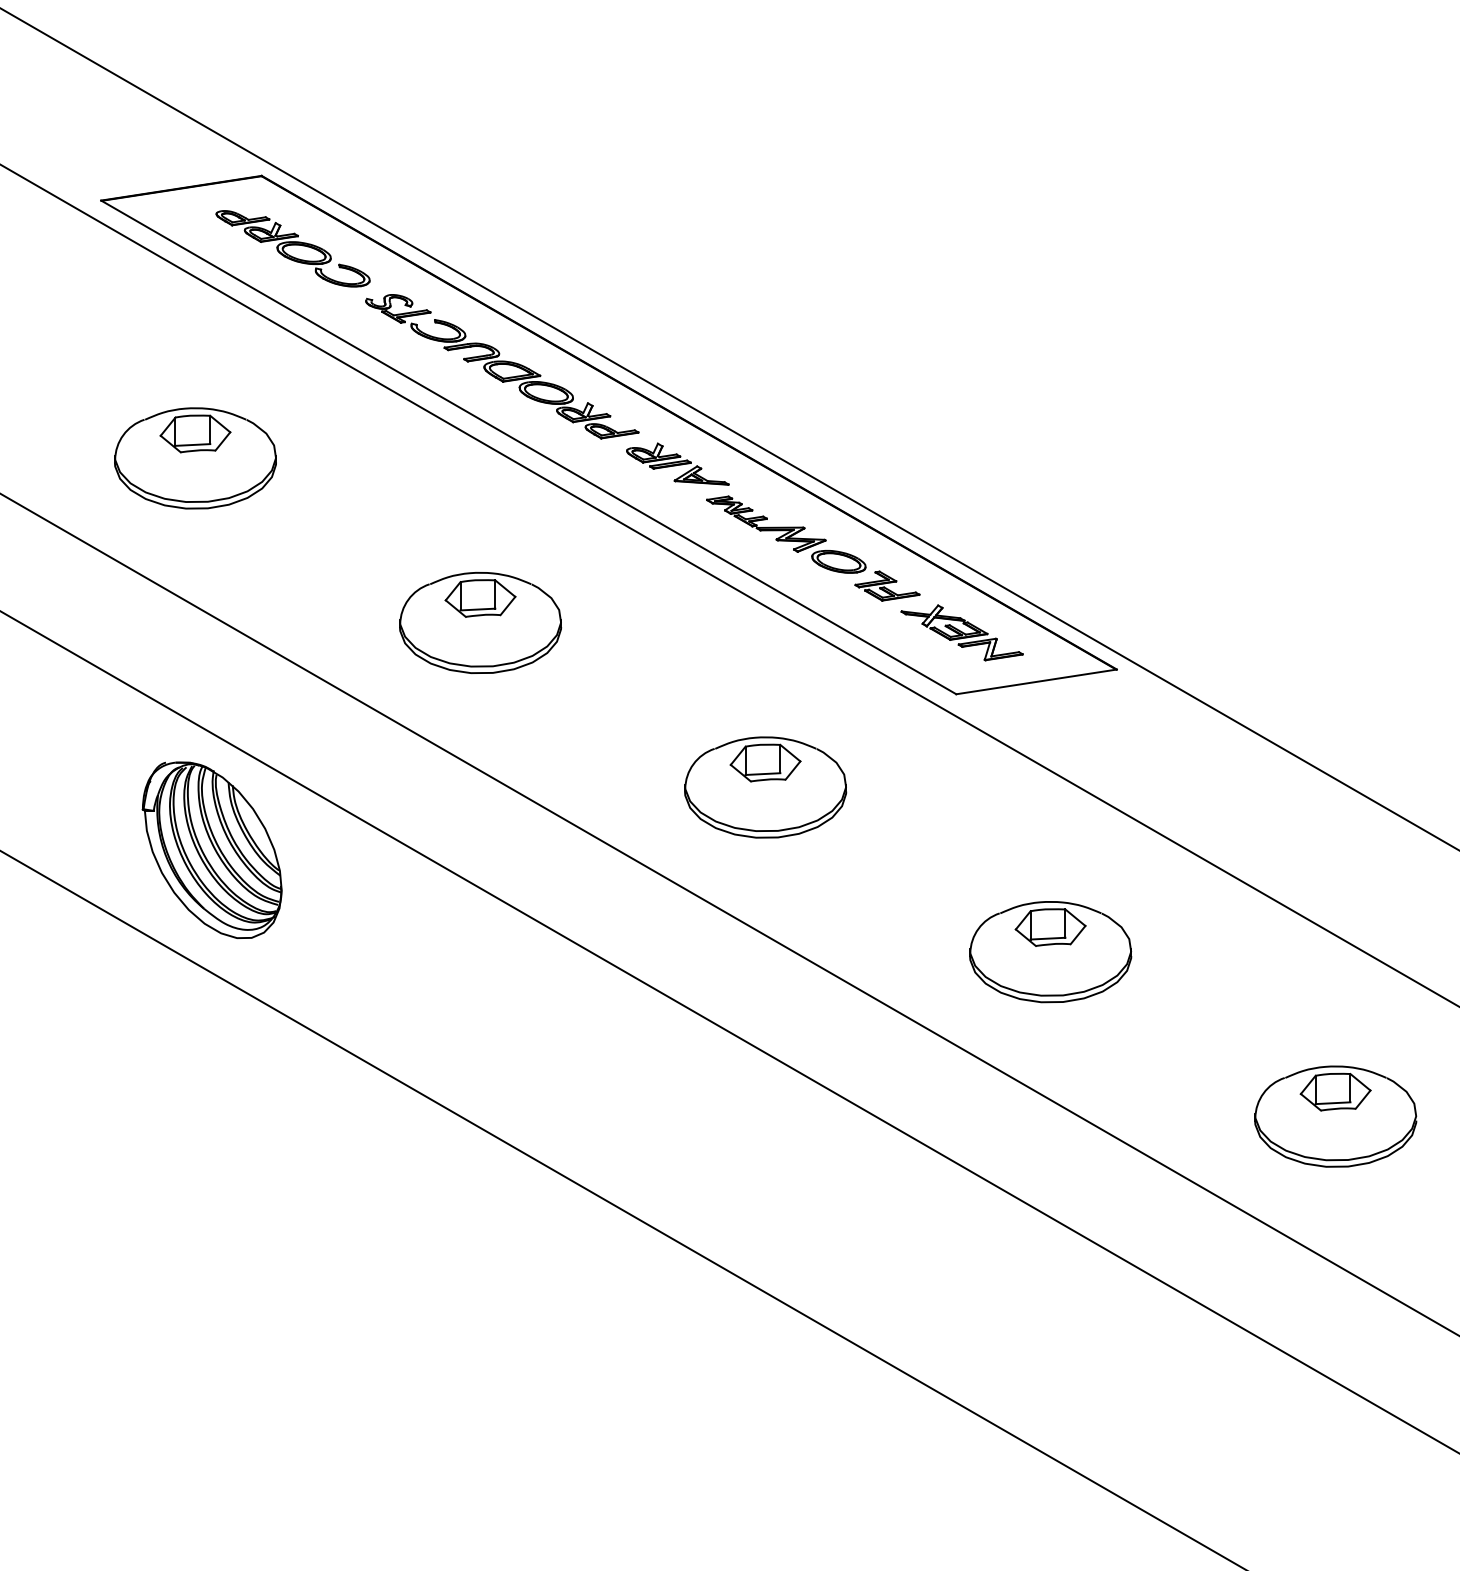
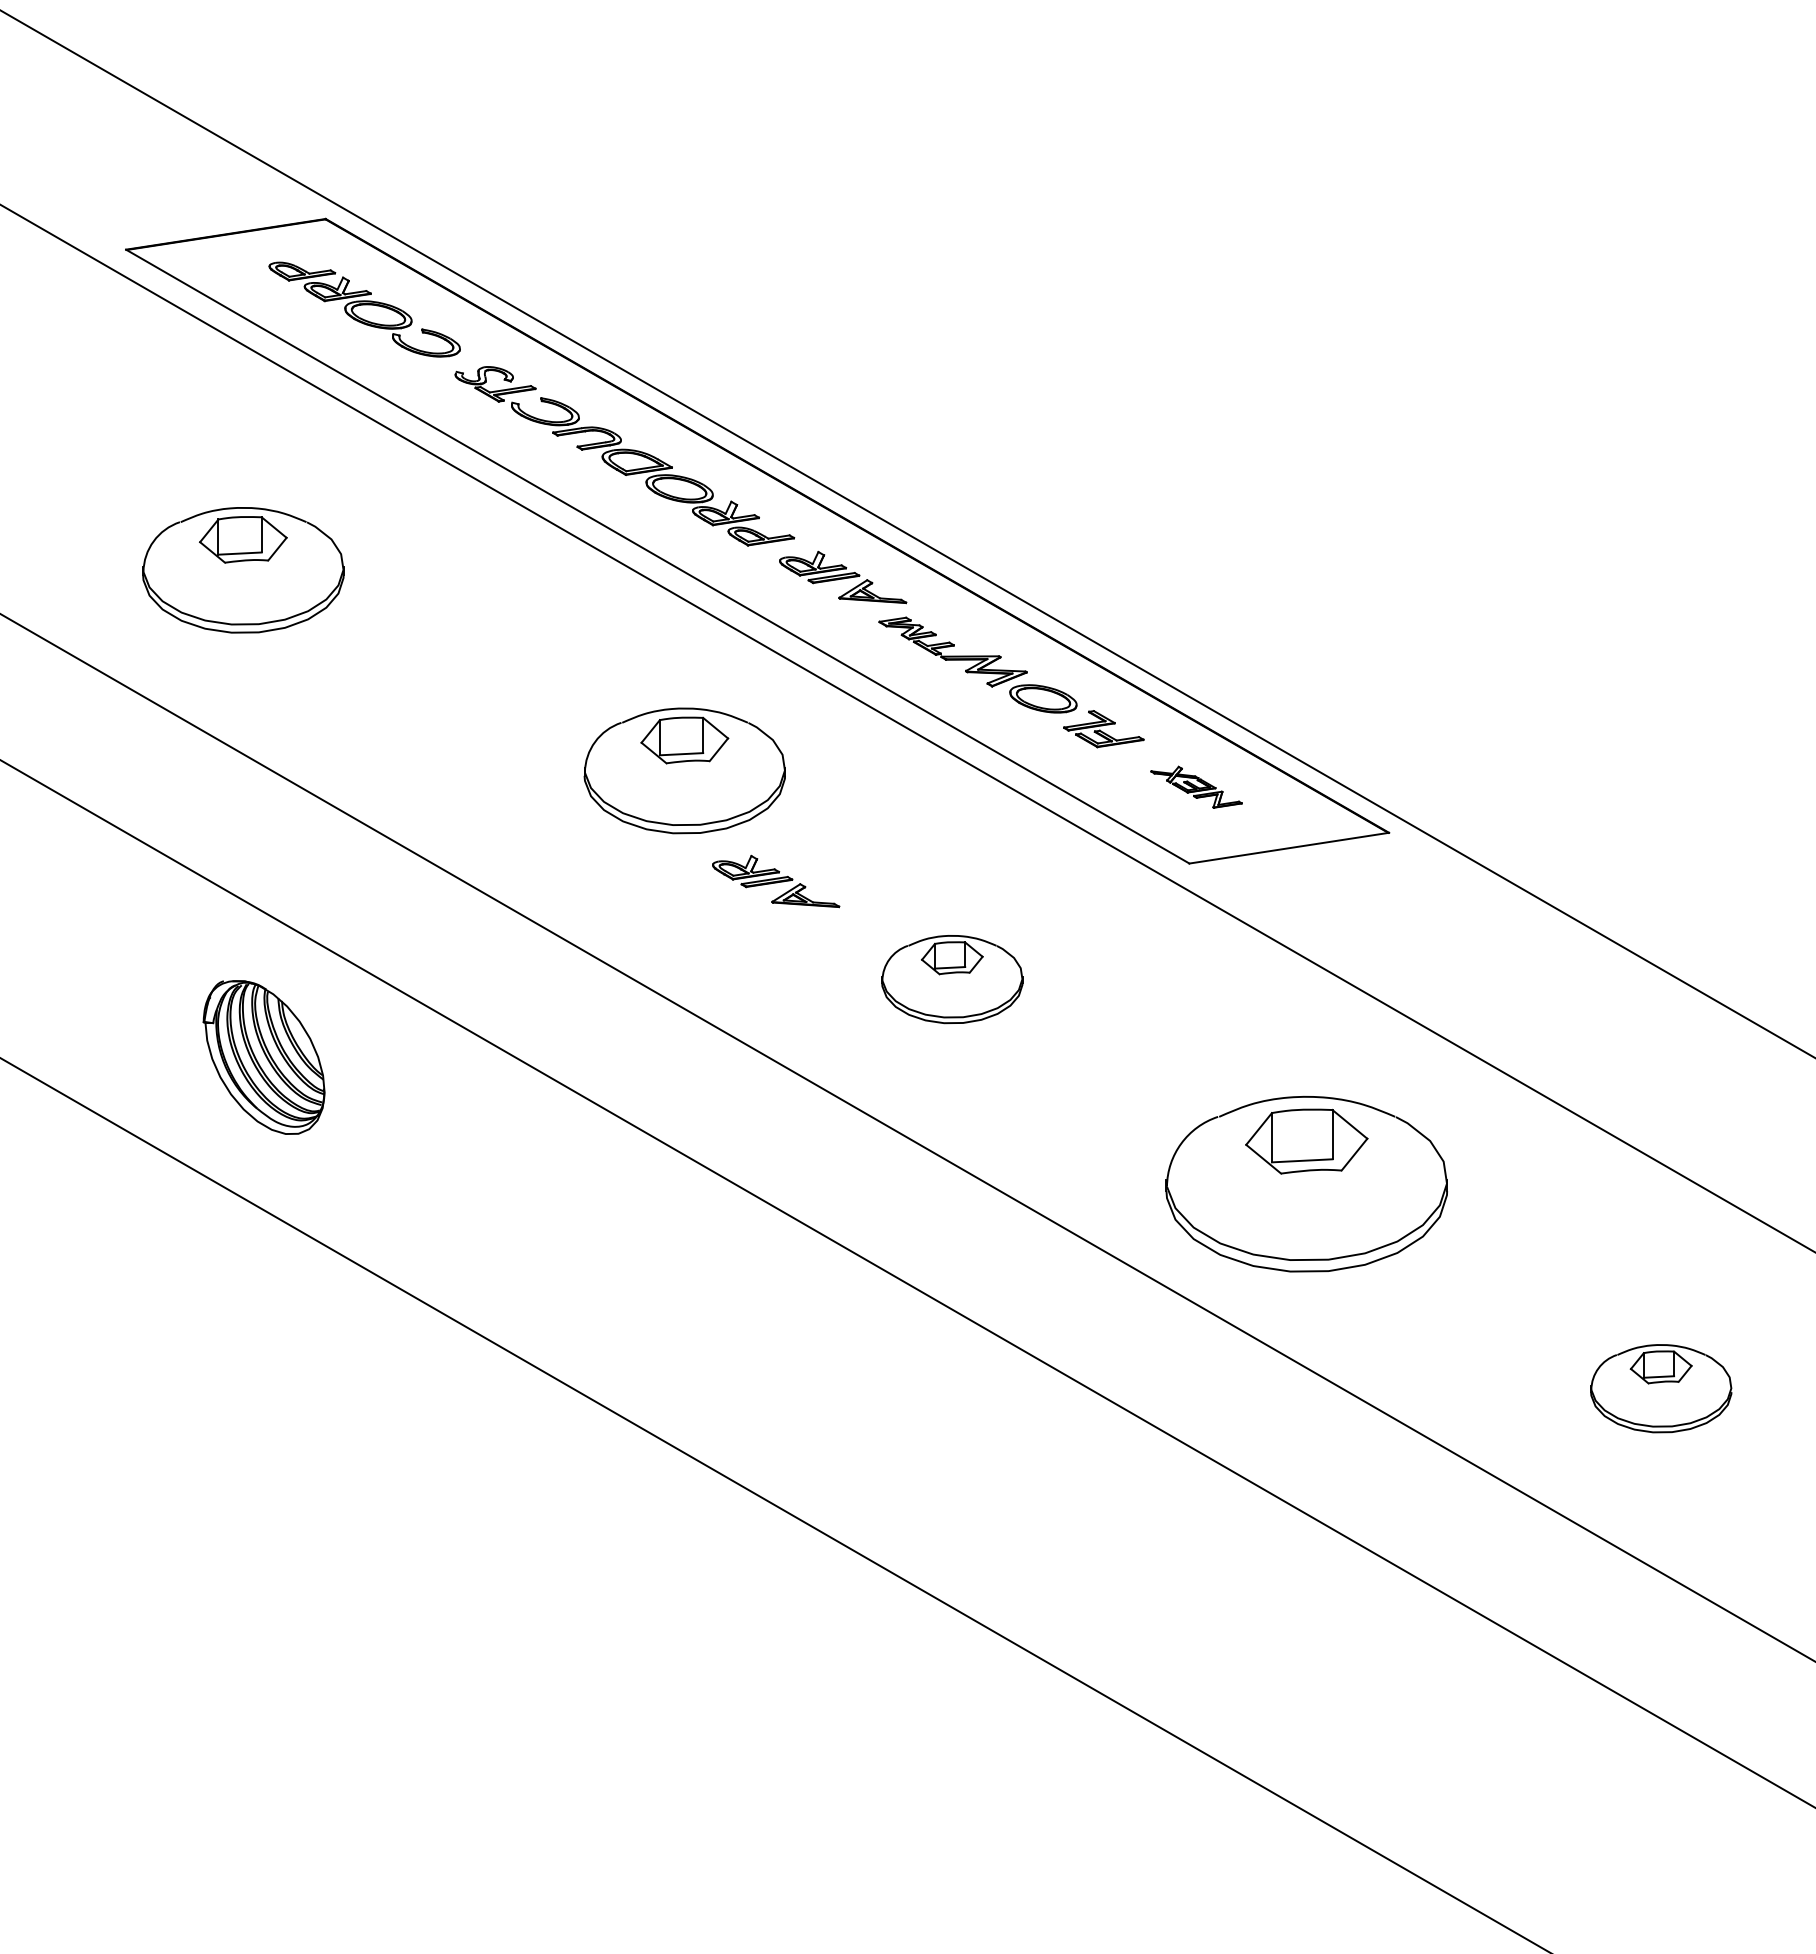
part: (480, 622) -> (684, 770), moved
part: (962, 633) -> (1196, 787), size x0.6
part: (624, 708) -> (776, 881), added
part: (765, 787) -> (952, 979), size x0.7
part: (211, 850) -> (263, 1057), size x0.7
part: (1050, 951) -> (1306, 1183), size x1.4
part: (1335, 1116) -> (1661, 1388), size x0.7

